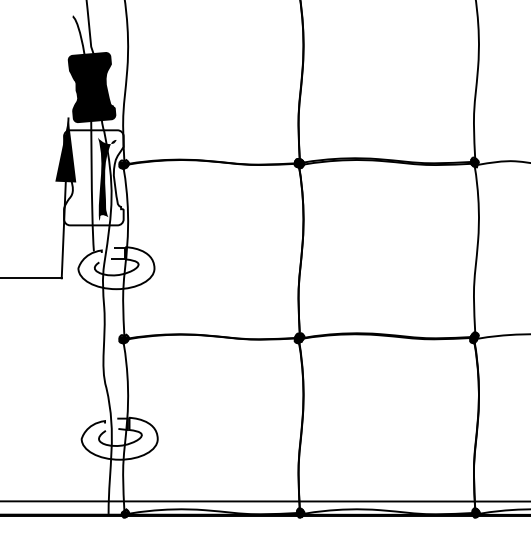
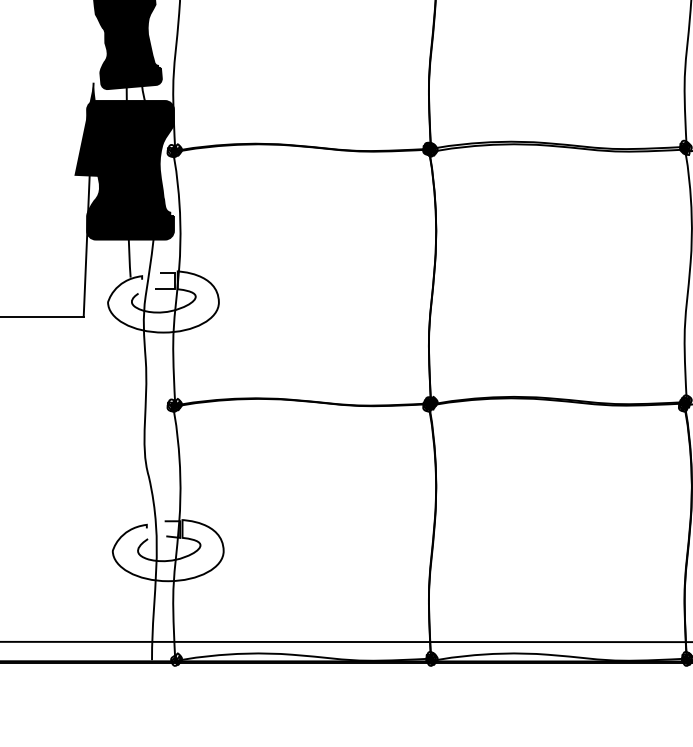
fill: (83, 177) -> (115, 169), added
fill: (93, 177) -> (130, 169), added

